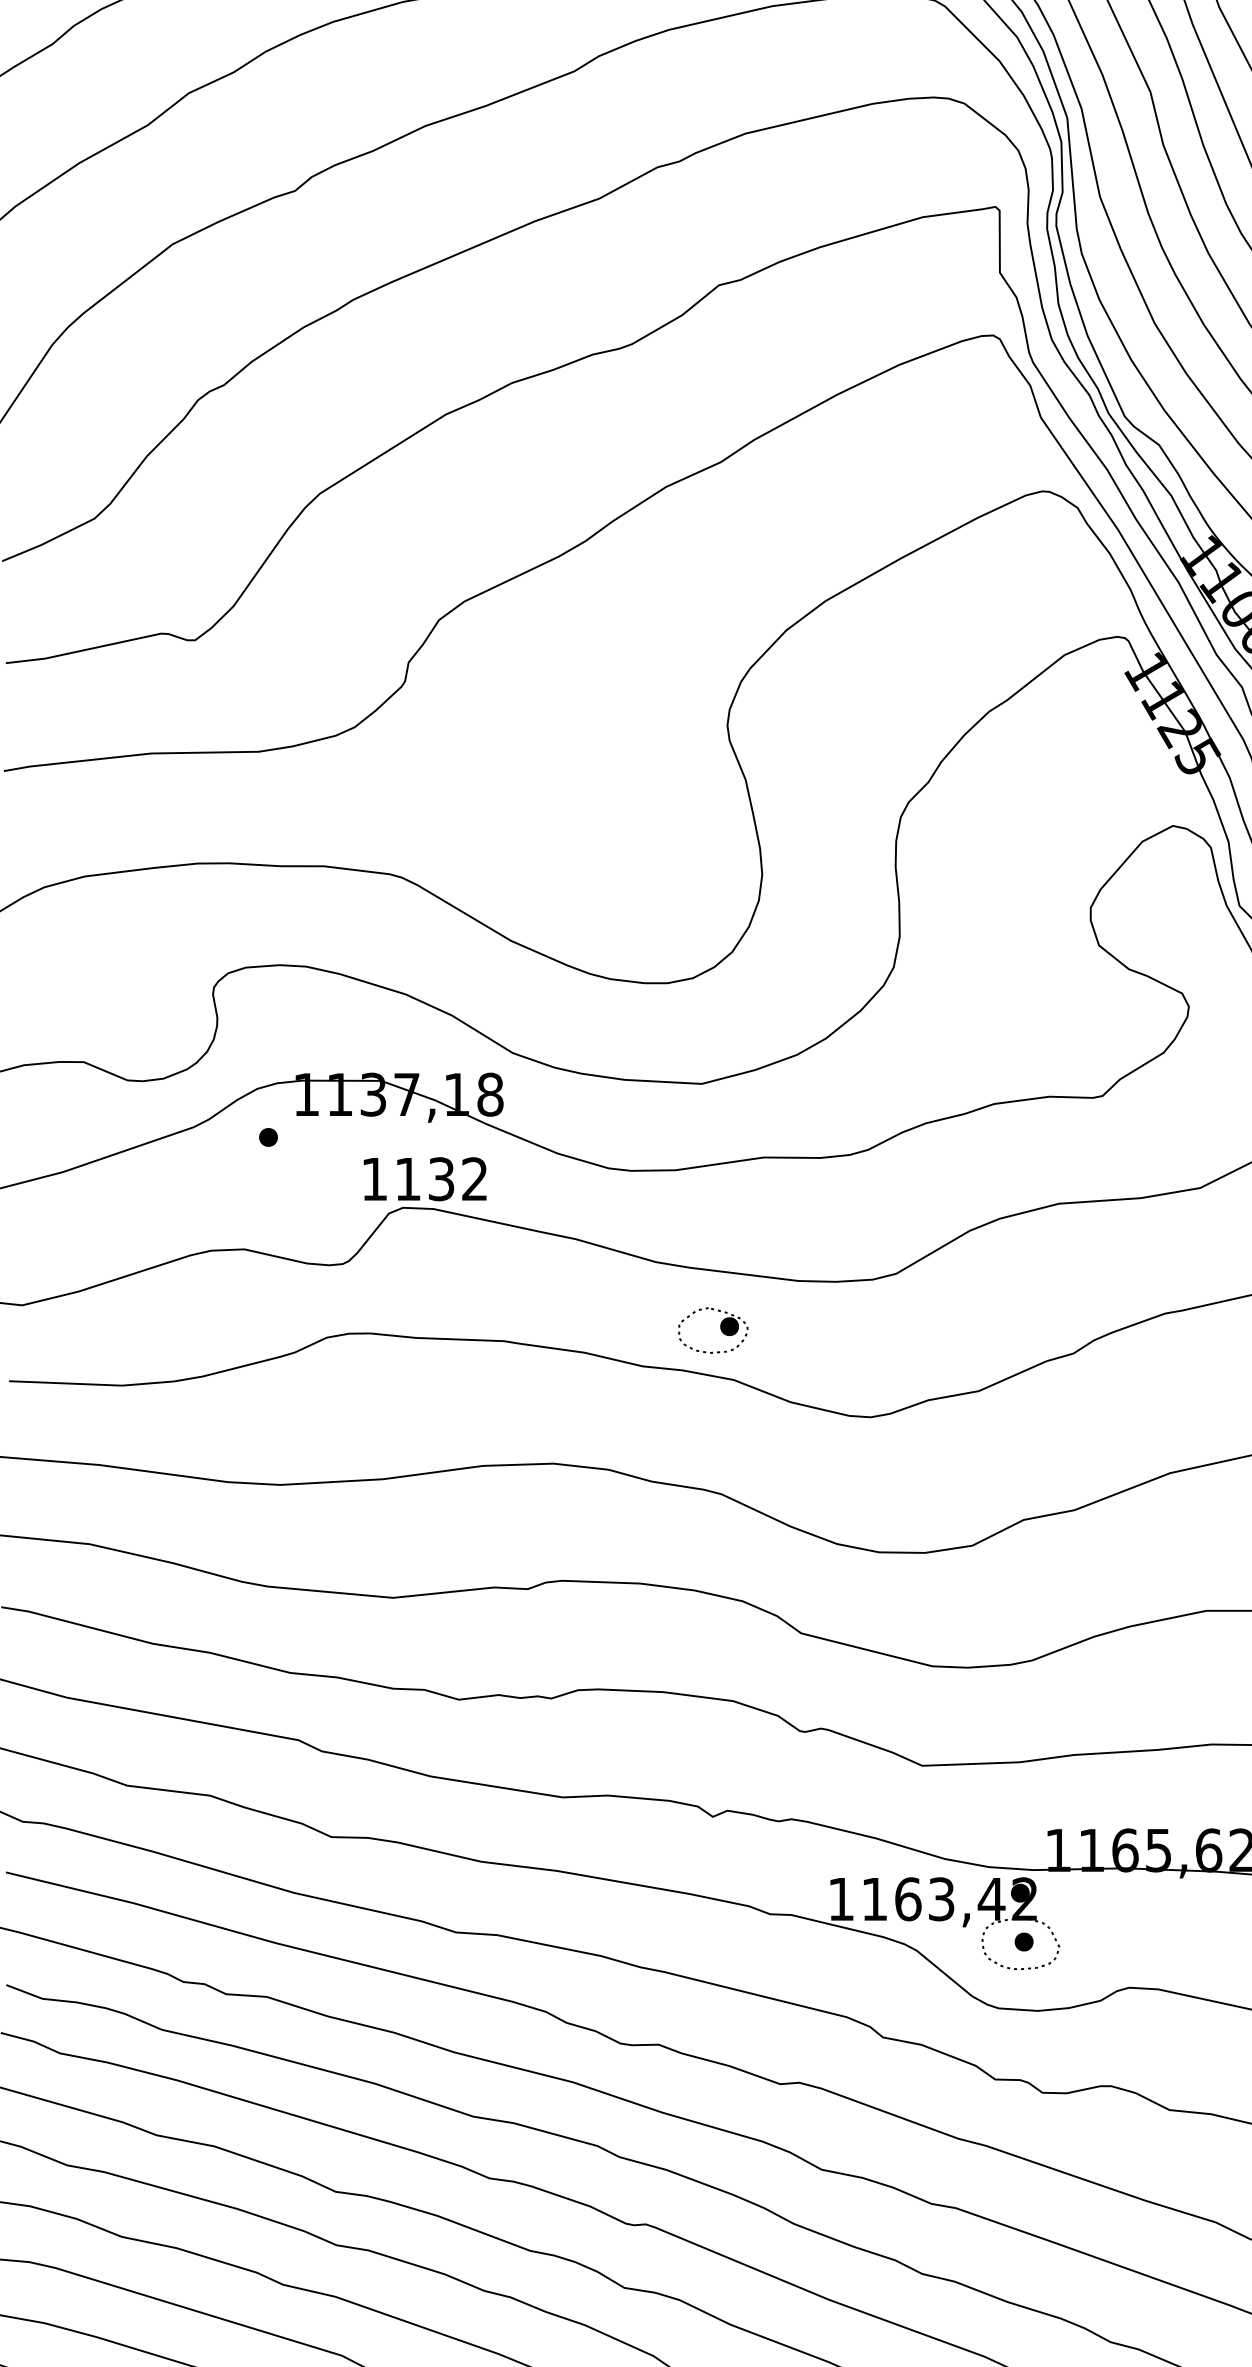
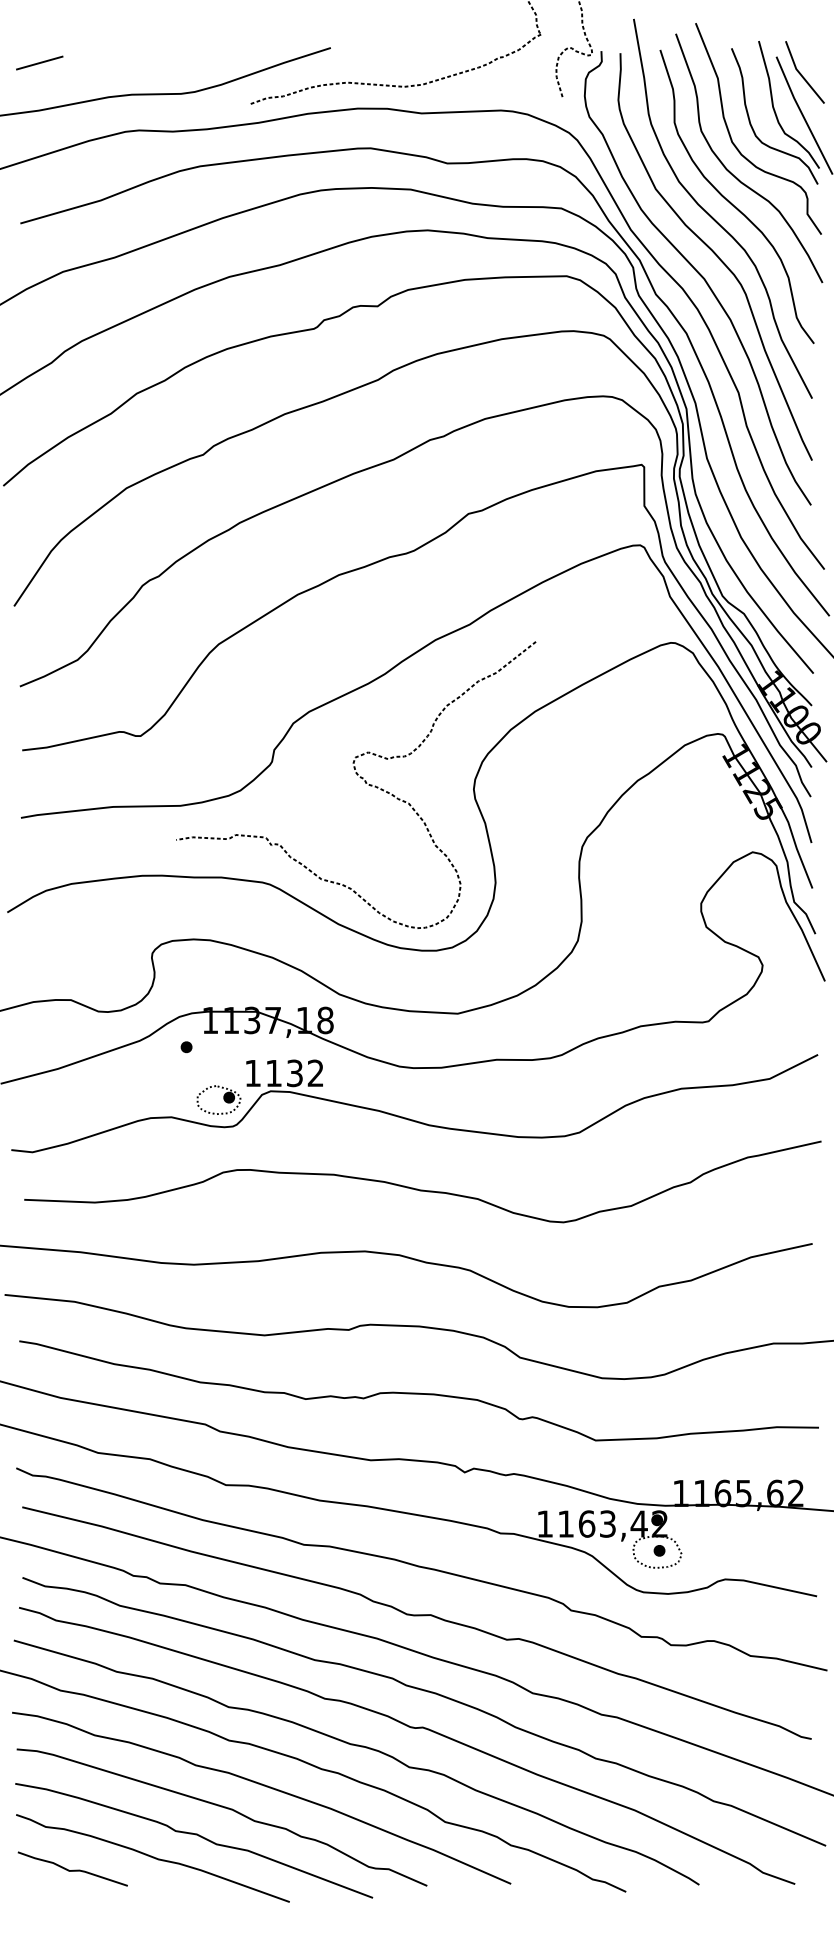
curve: (546, 708) -> (360, 778), added
part: (712, 1329) -> (218, 1099), moved

